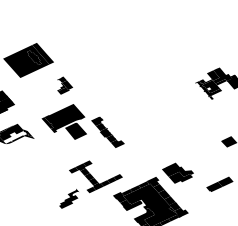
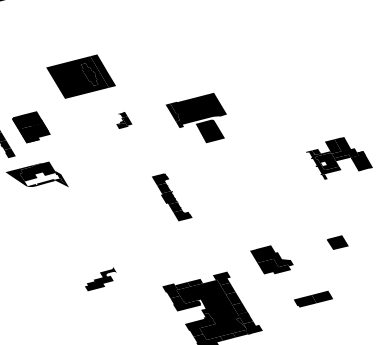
part: (64, 85) -> (124, 120), size x0.7
part: (64, 124) -> (196, 118), moved
part: (177, 172) -> (271, 259), moved
part: (96, 175) -> (144, 253), removed
fill: (143, 184) -> (207, 279), removed

